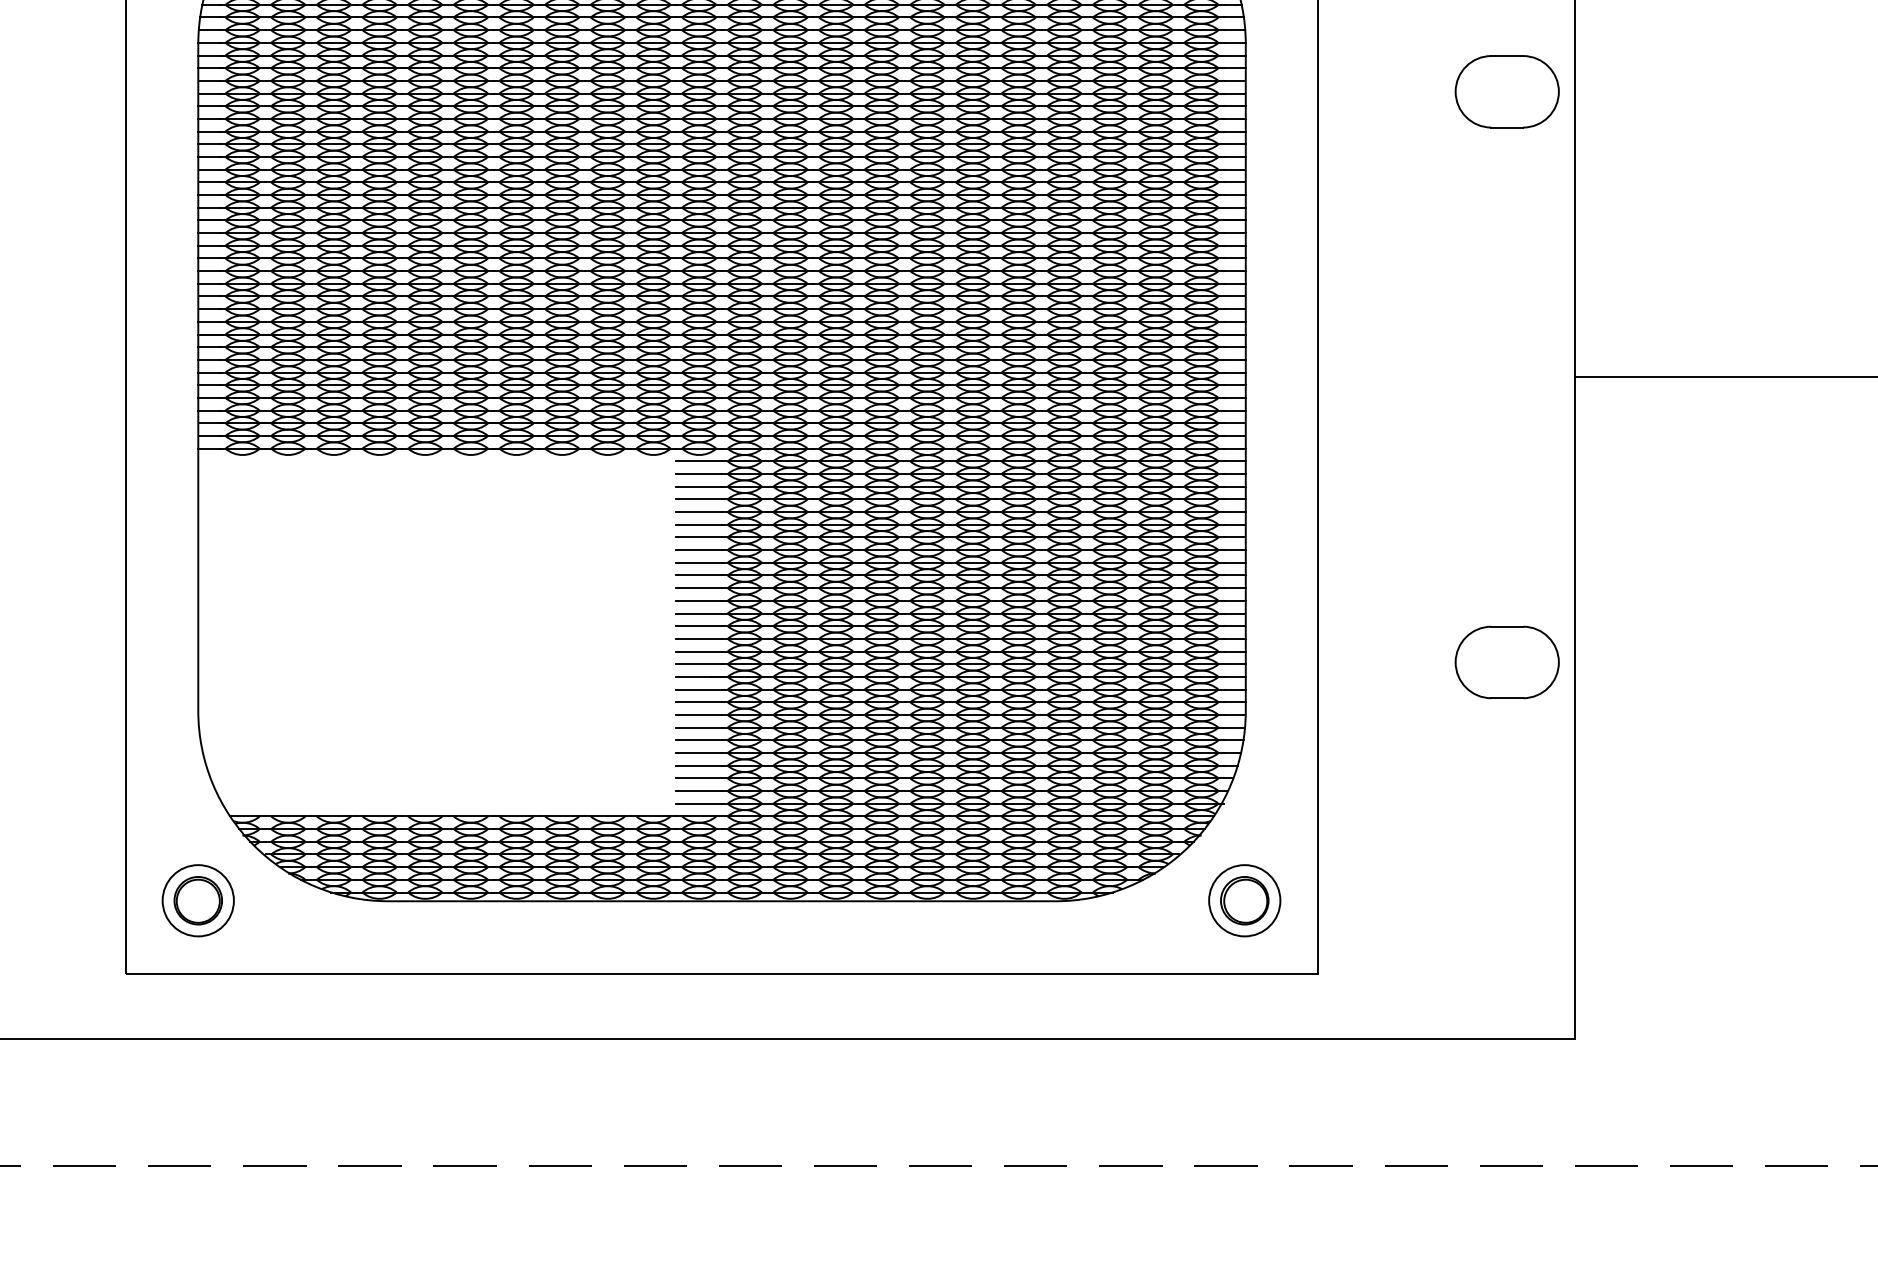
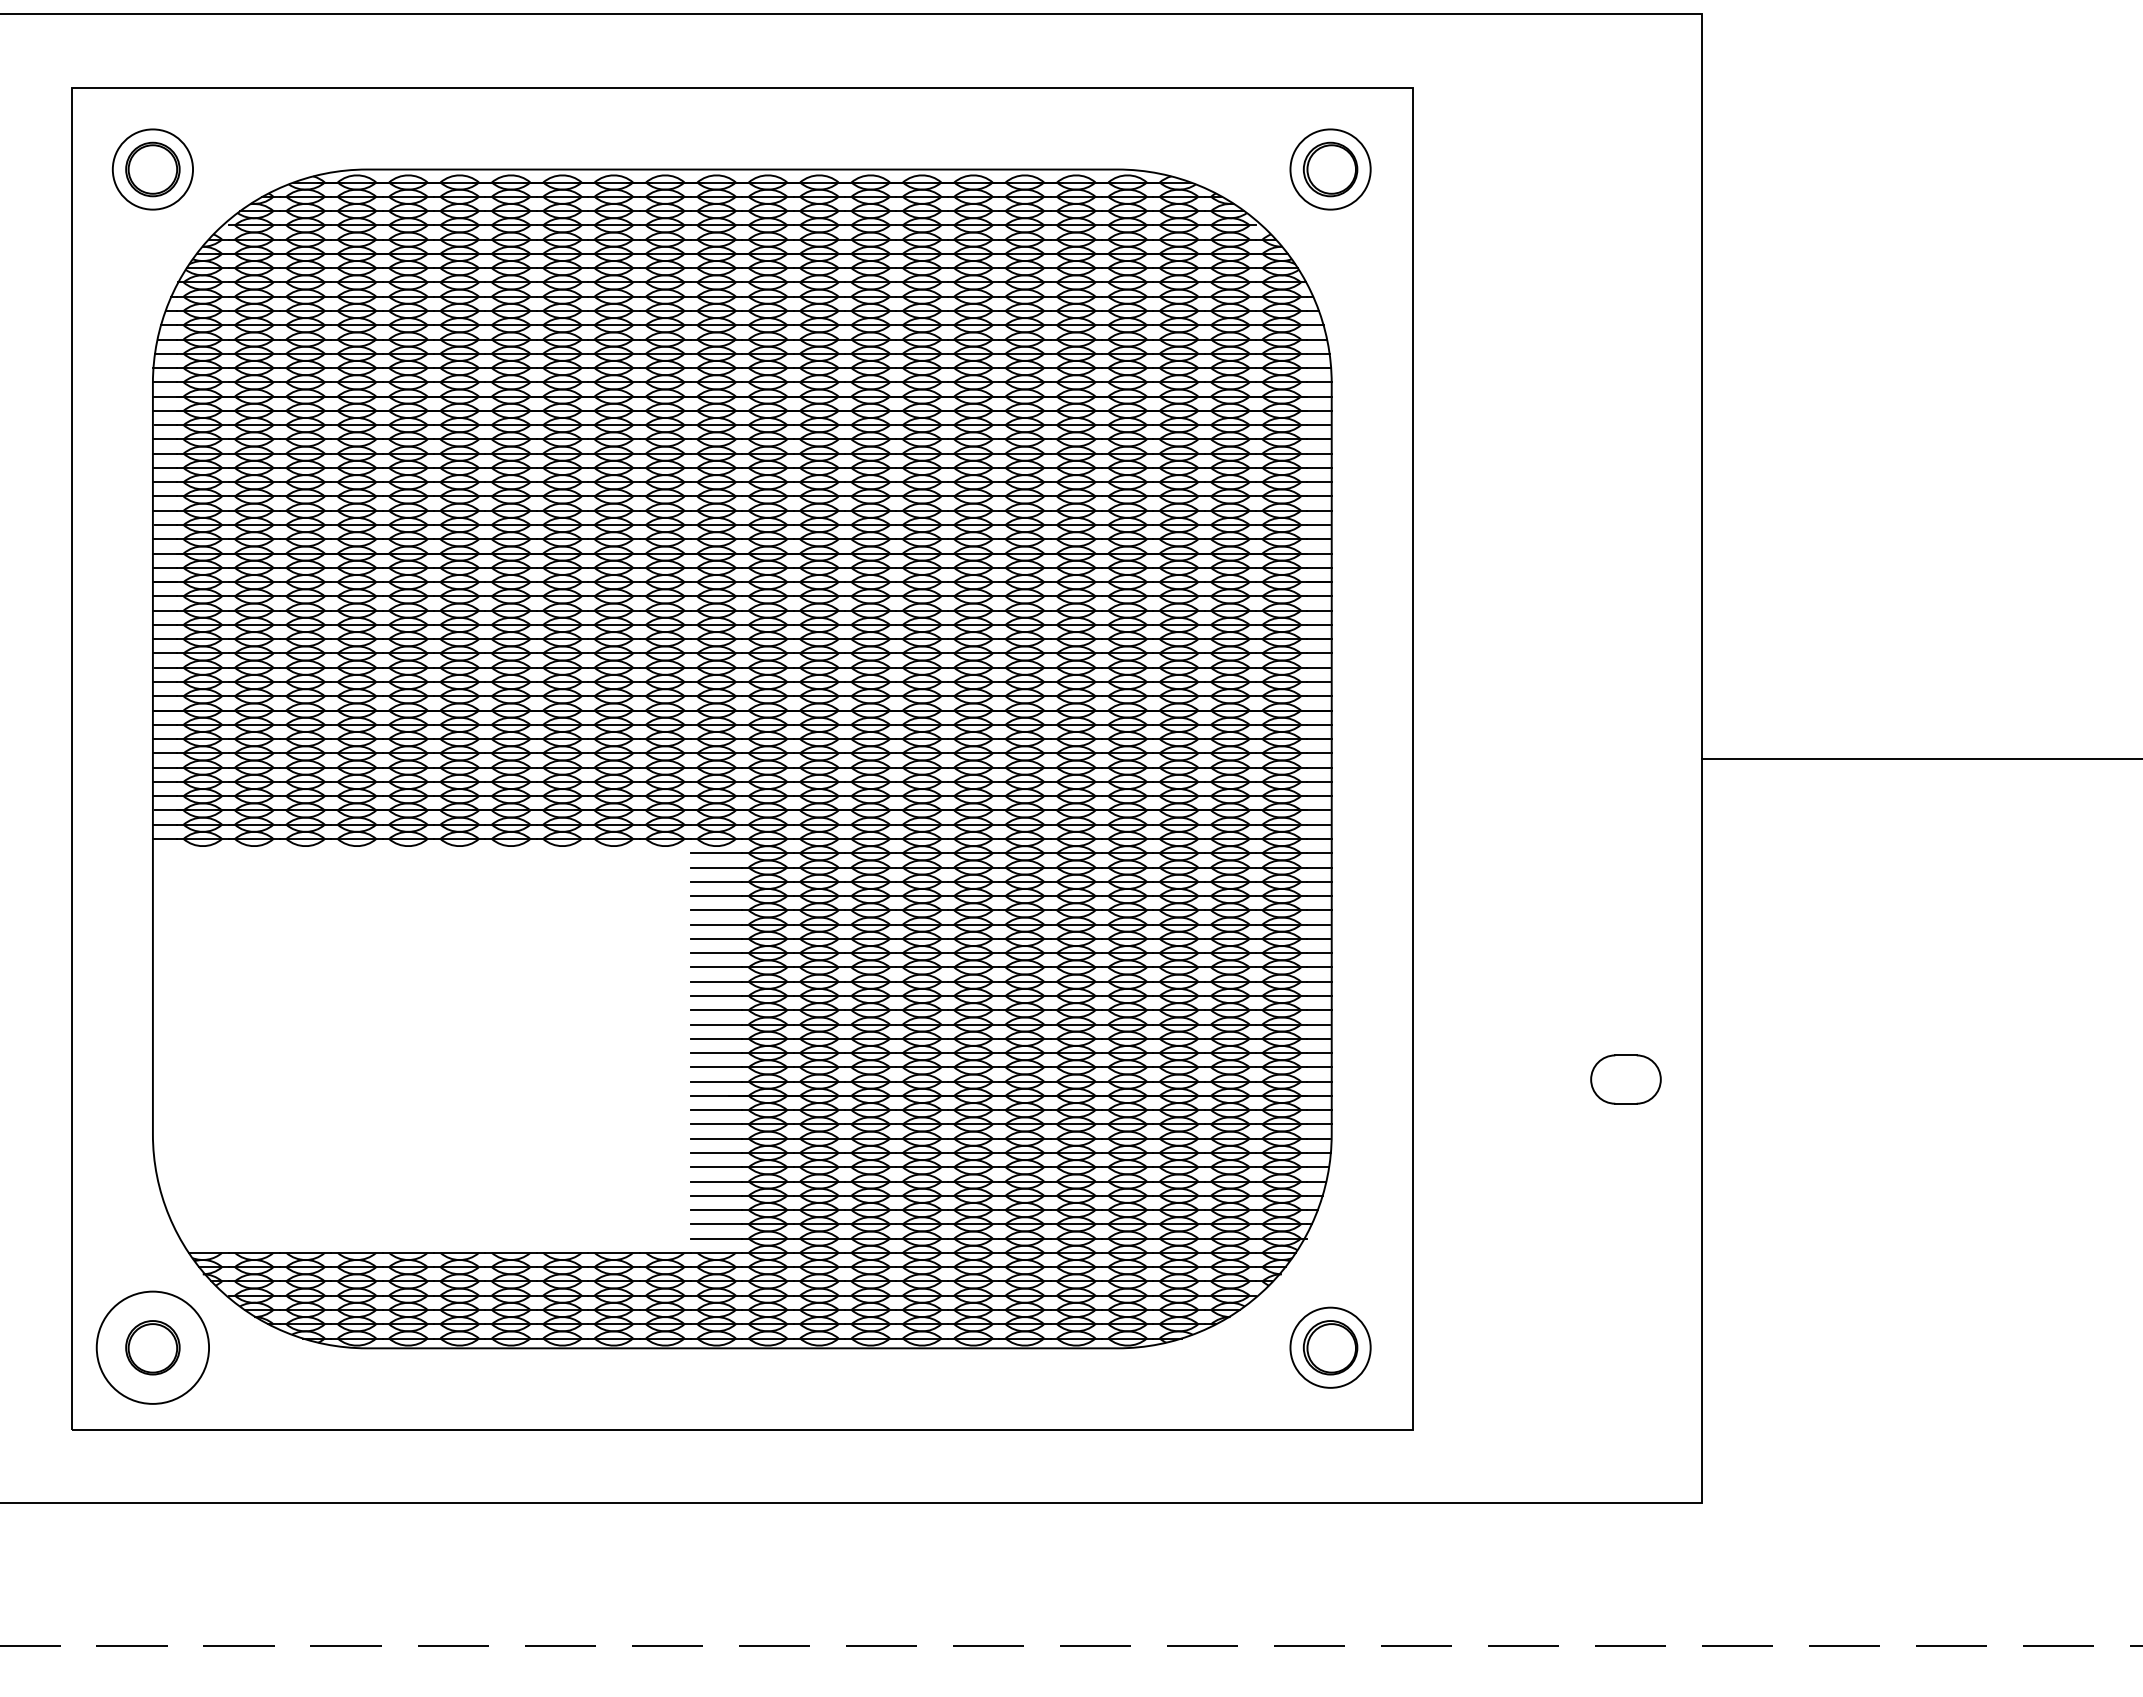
part: (1506, 91) -> (1625, 437), removed
part: (1506, 662) -> (1625, 1079), size x0.6
circle: (197, 900) -> (152, 1347), size x1.4

